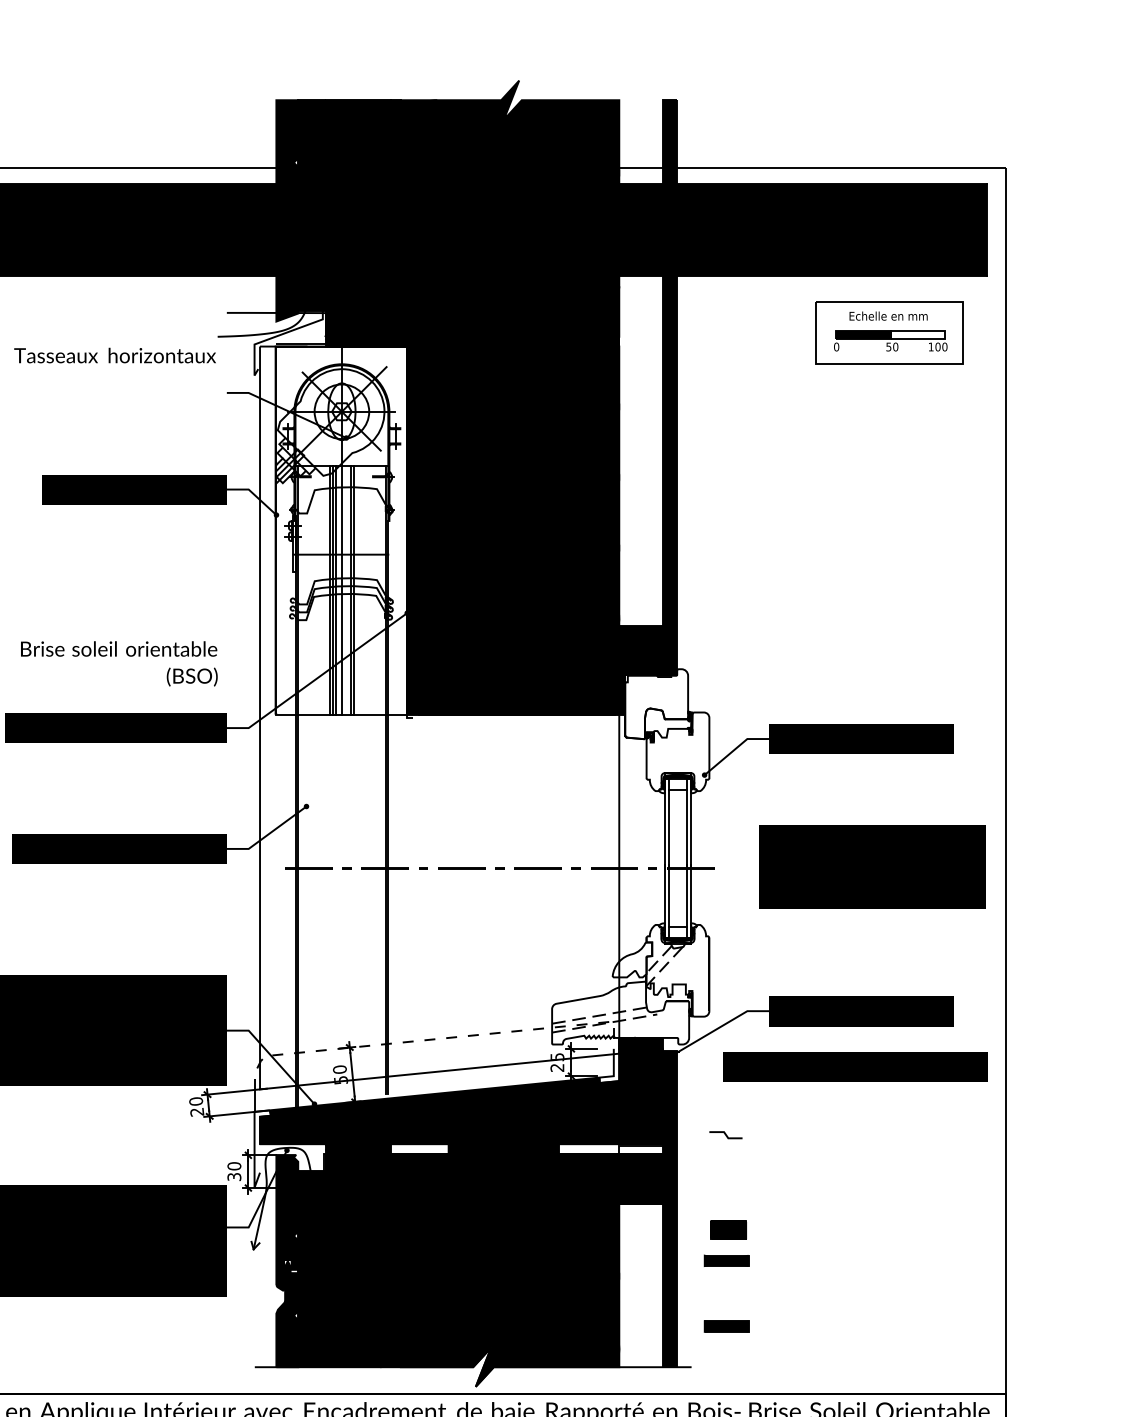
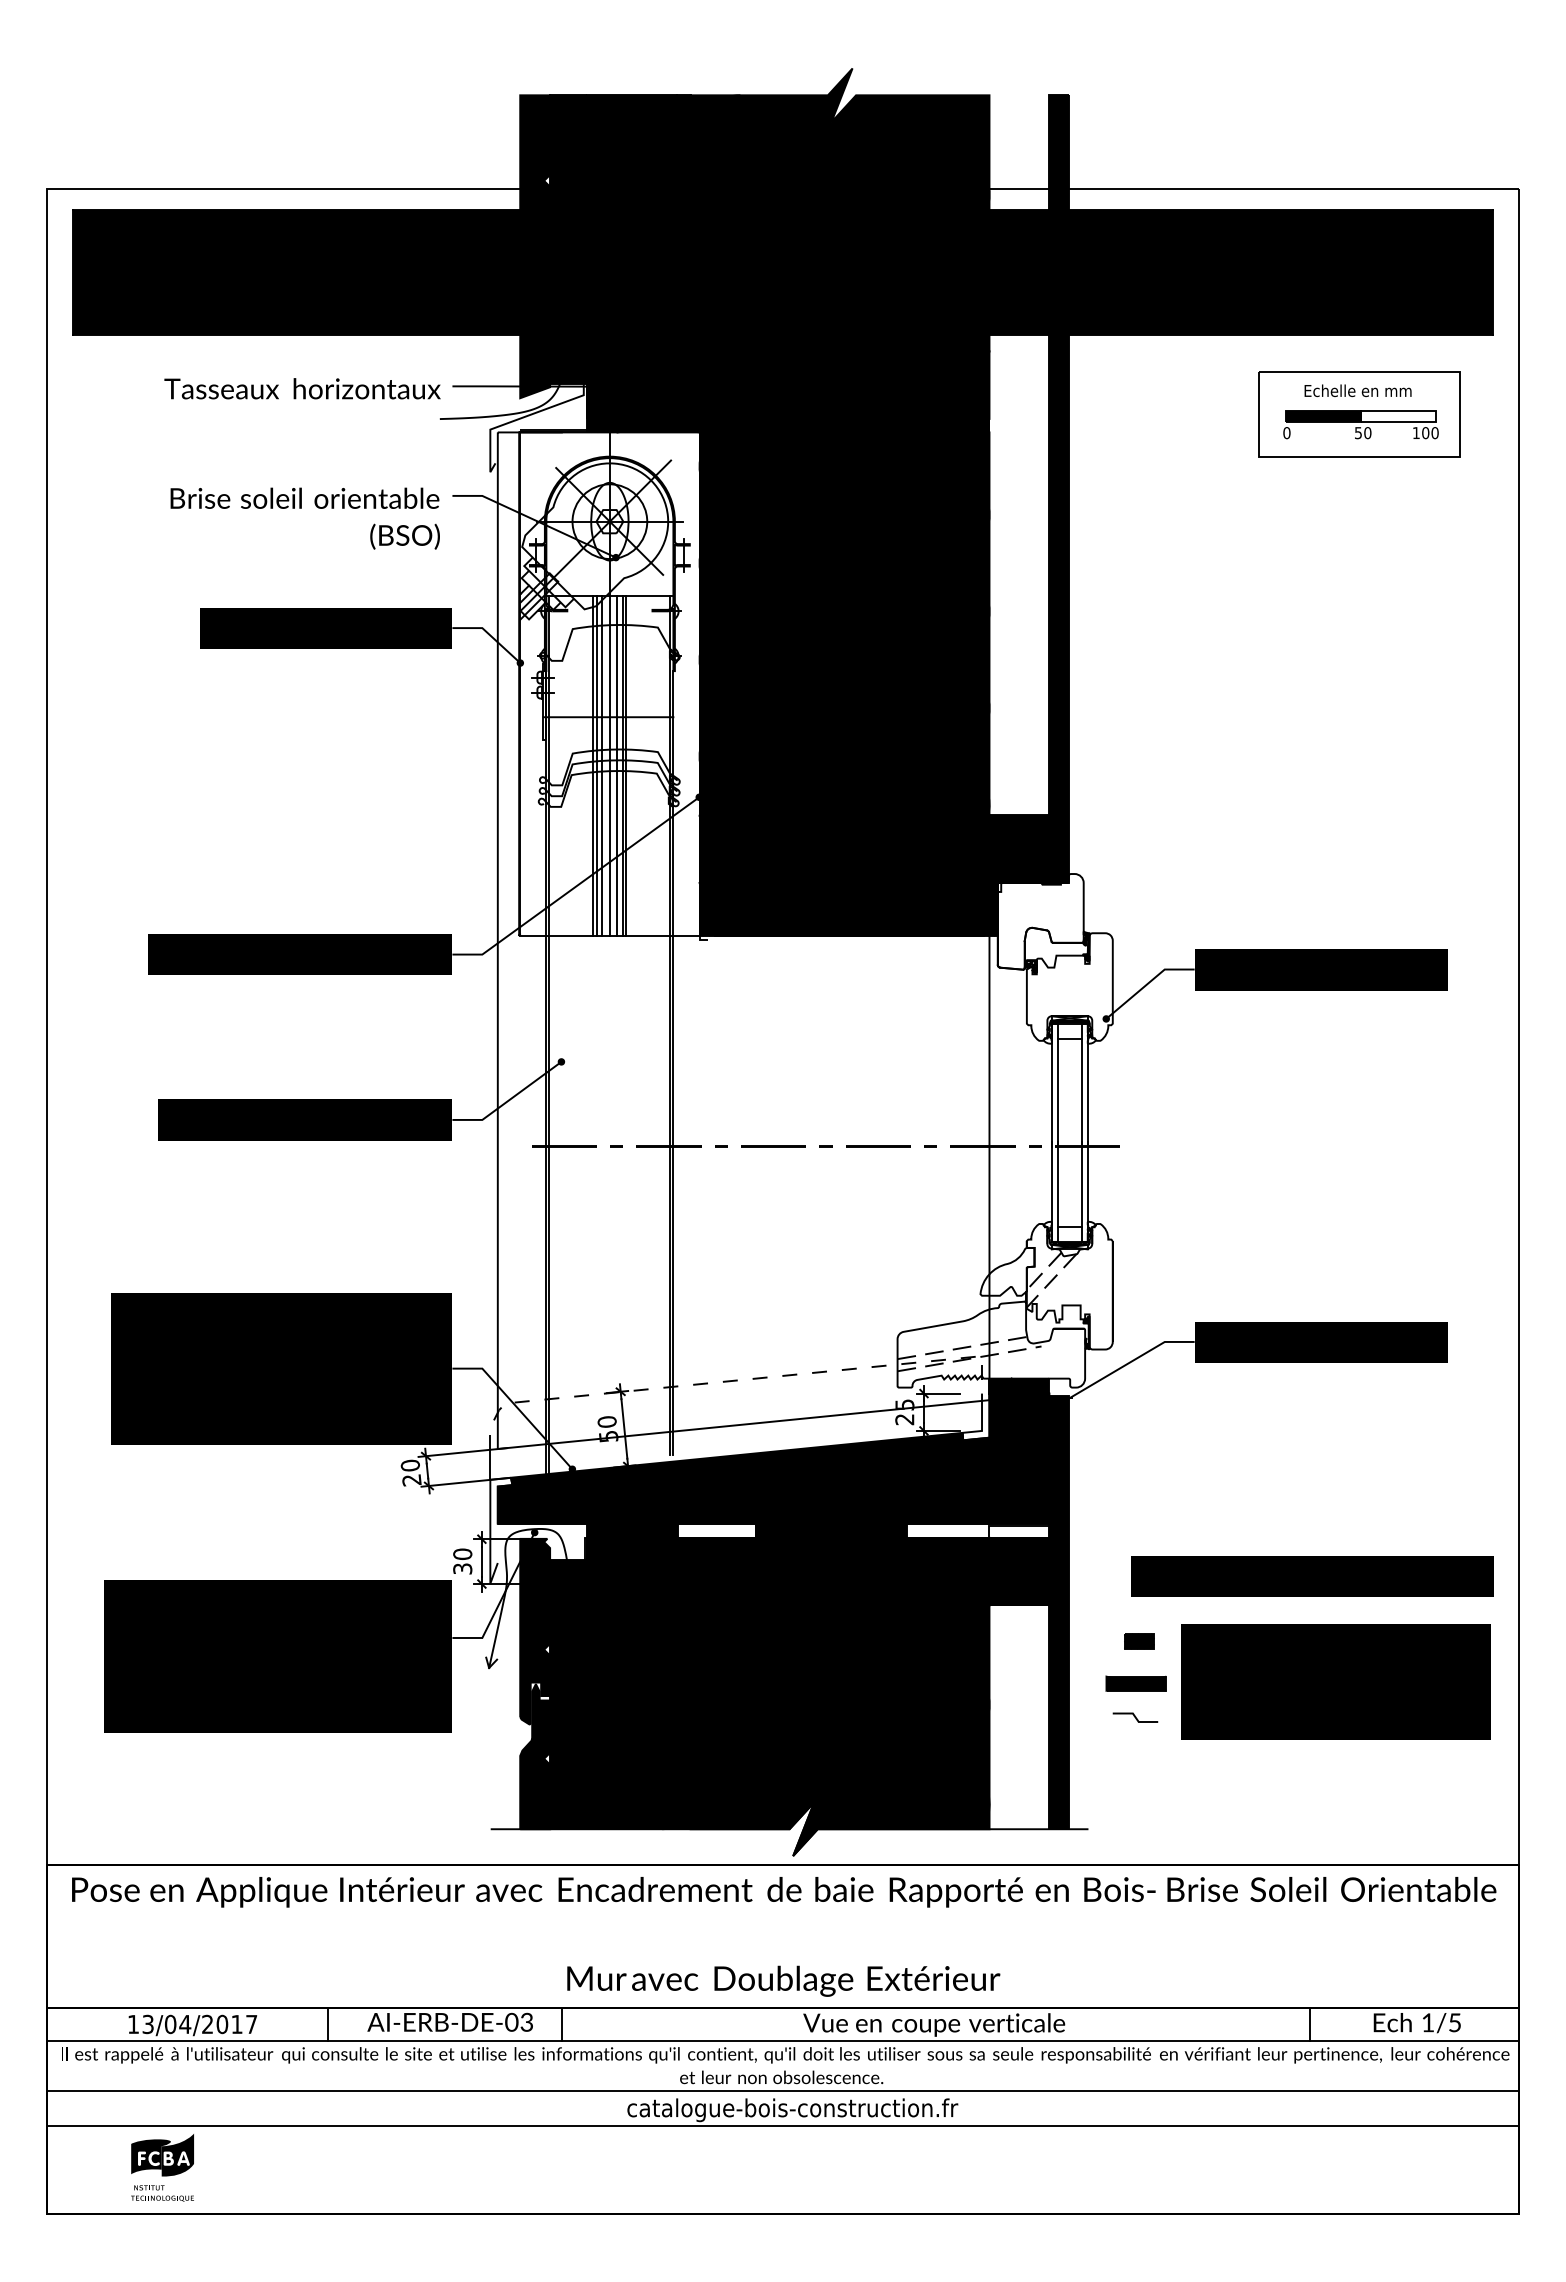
text: (115, 355) -> (302, 388), moved
line: (347, 590) -> (617, 766), added
text: (118, 663) -> (304, 518), moved
text: (872, 866) -> (1335, 1681), moved
text: (855, 1067) -> (1312, 1576), moved
line: (725, 1135) -> (1135, 1717), moved
part: (728, 1230) -> (1139, 1641), size x0.62
part: (725, 1326) -> (1135, 1773), removed

